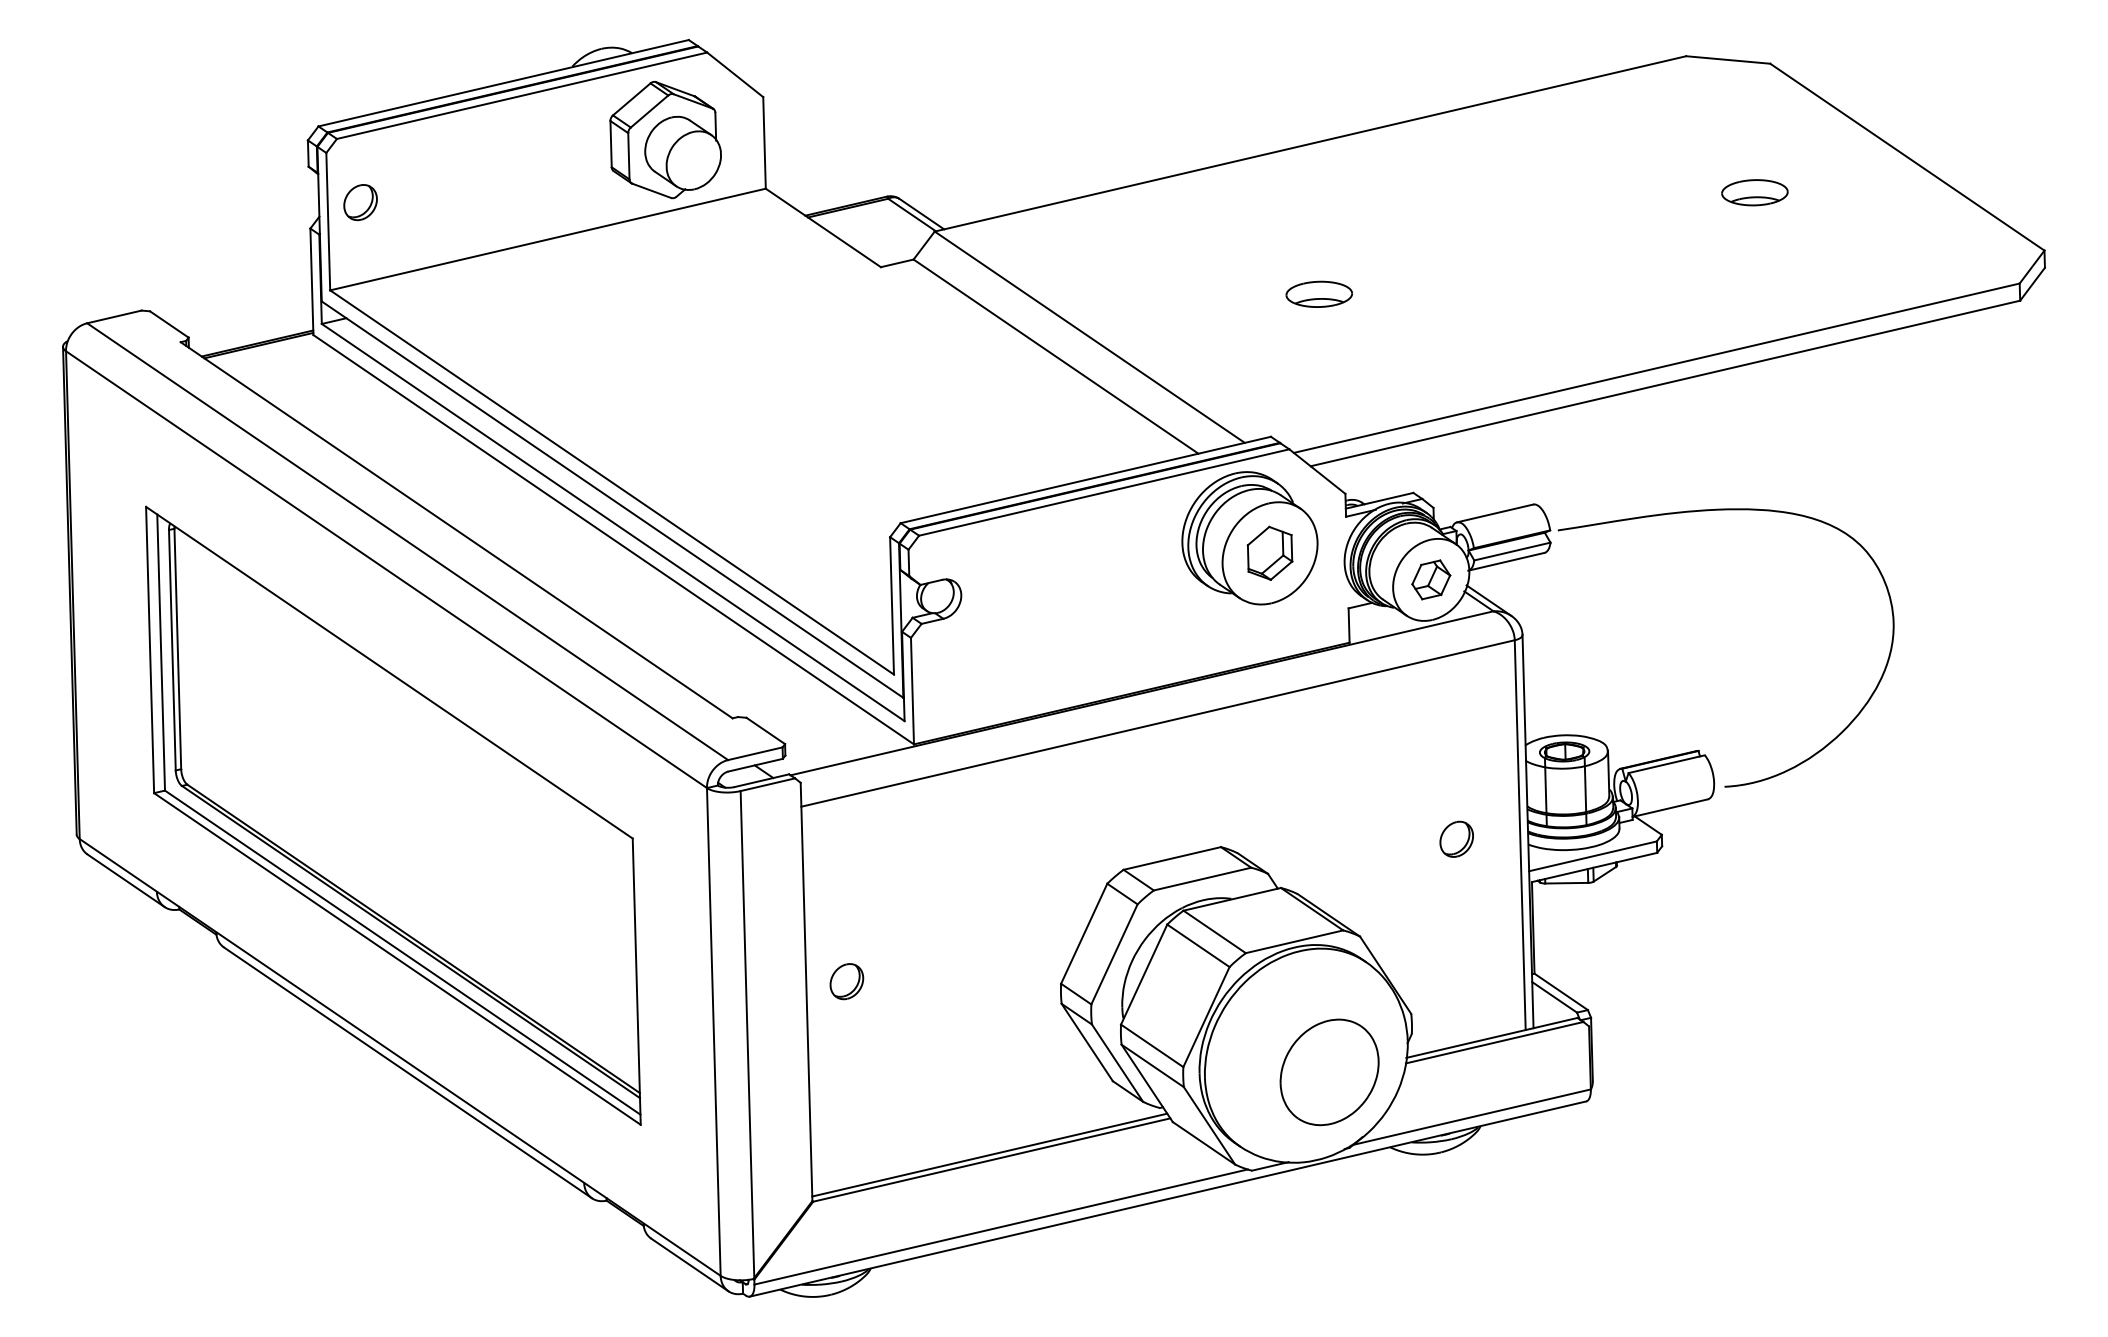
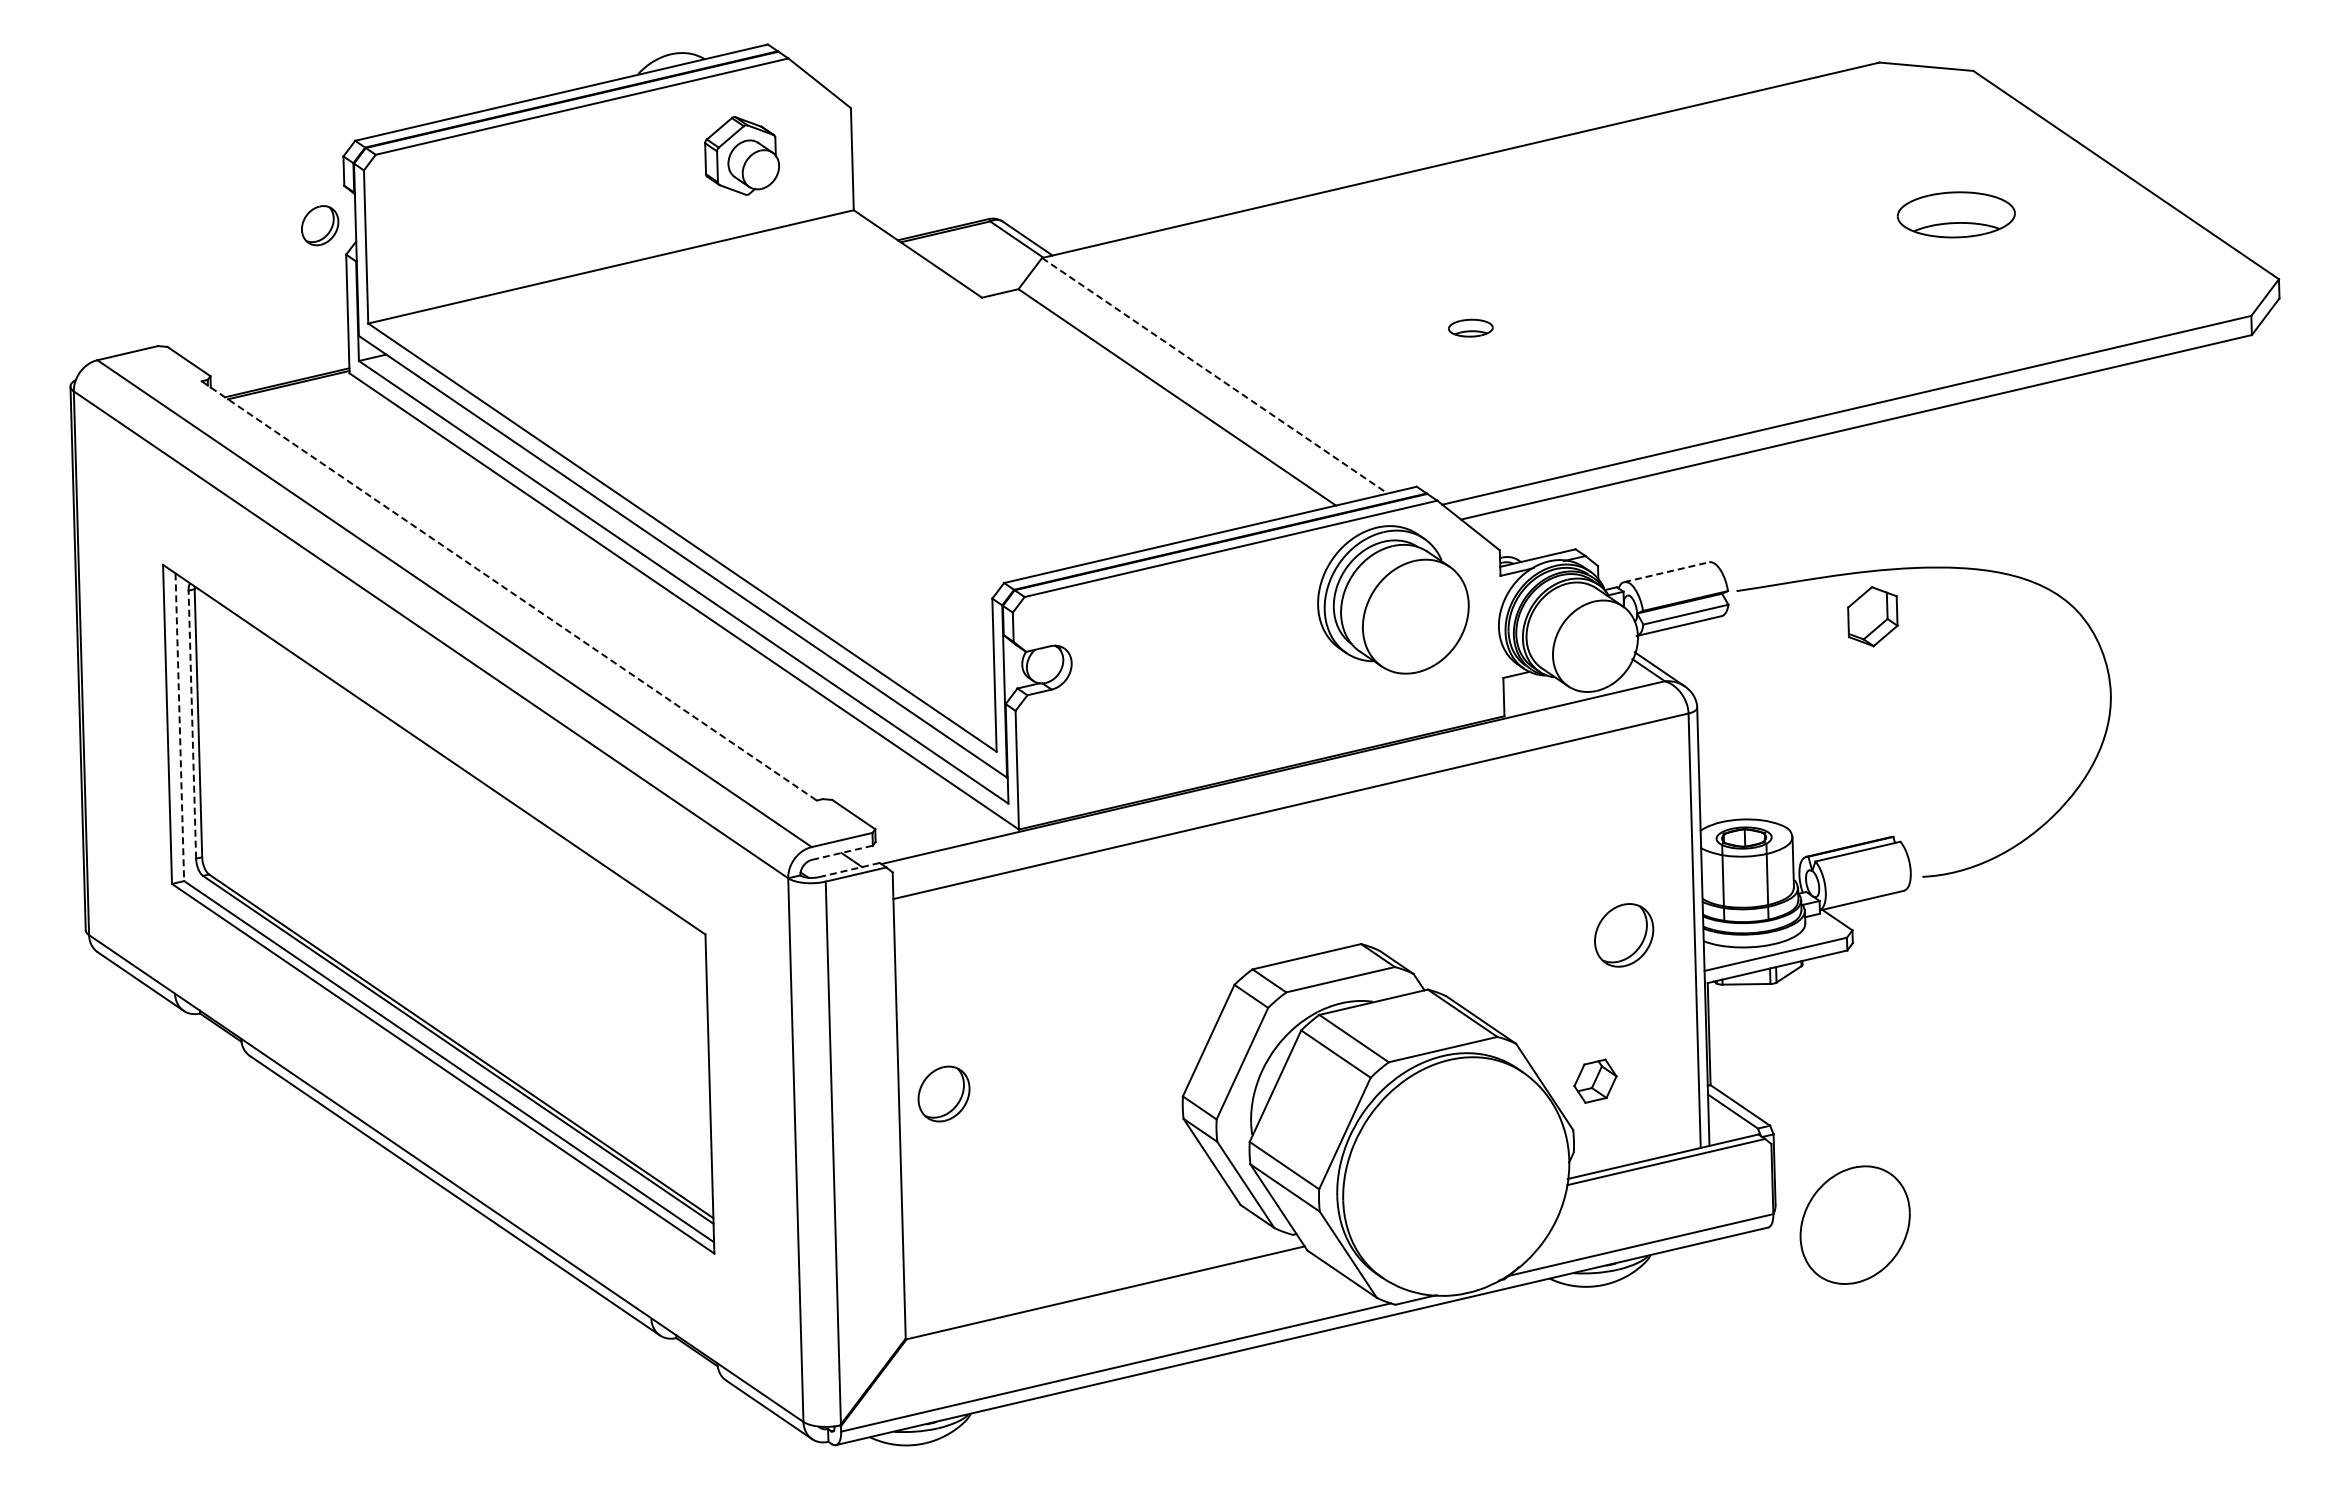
part: (665, 139) -> (741, 155), size x0.6
part: (1754, 192) -> (1955, 214), size x1.6
part: (360, 202) -> (320, 225), moved
part: (1319, 294) -> (1470, 328), size x0.6
line: (1090, 337) -> (1215, 376), solid -> dashed
line: (1494, 513) -> (1666, 572), solid -> dashed
line: (456, 530) -> (509, 591), solid -> dashed
part: (1269, 553) -> (1872, 616), moved
part: (1431, 579) -> (1595, 1080), moved
line: (172, 650) -> (192, 724), solid -> dashed
line: (160, 652) -> (179, 727), solid -> dashed
line: (755, 764) -> (842, 852), solid -> dashed
line: (761, 780) -> (849, 869), solid -> dashed
part: (1456, 839) -> (1623, 935), size x1.6
part: (847, 981) -> (944, 1093), size x1.4
part: (1328, 1071) -> (1854, 1224), moved
line: (989, 1155) -> (1103, 1287), removed

